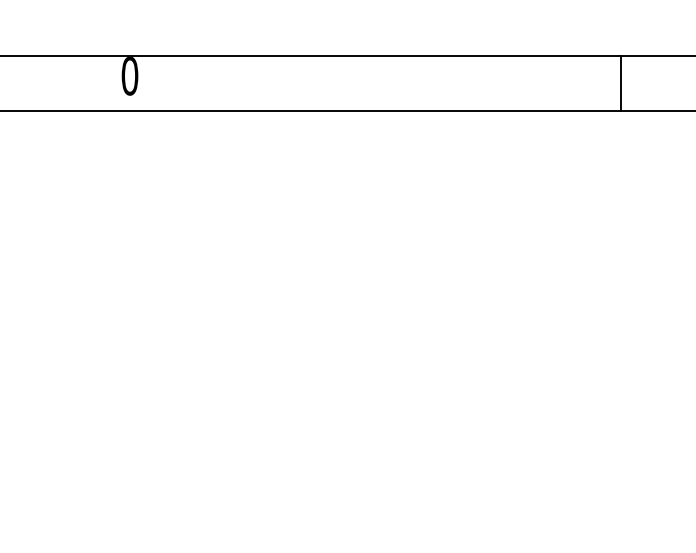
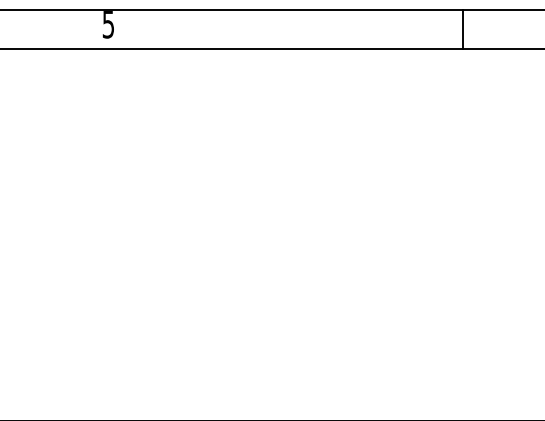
text: (129, 76) -> (108, 24), 0 -> 5

